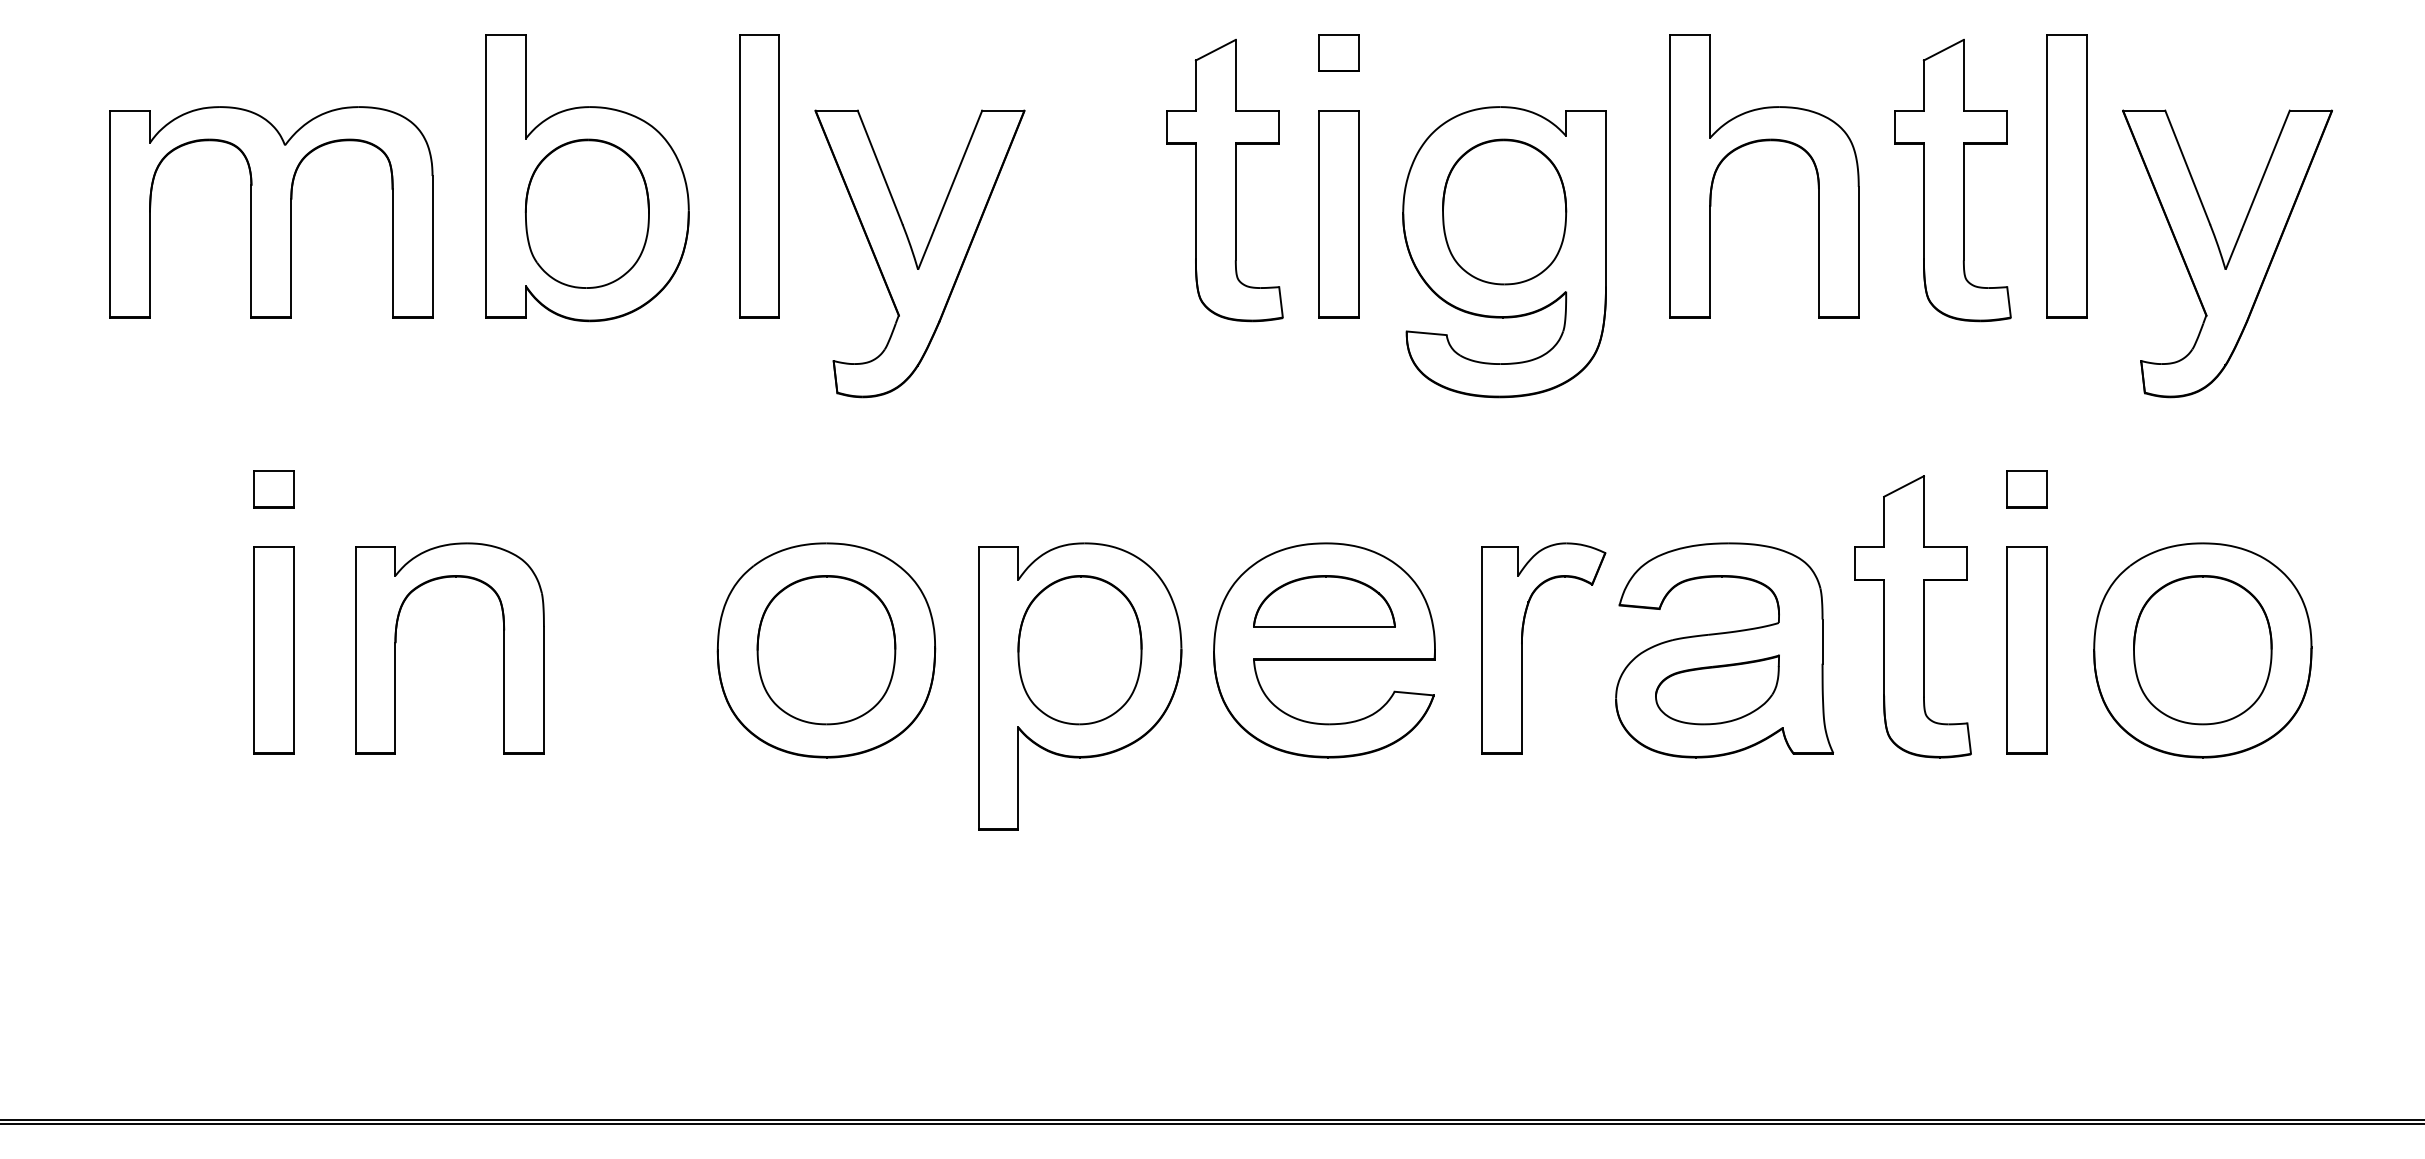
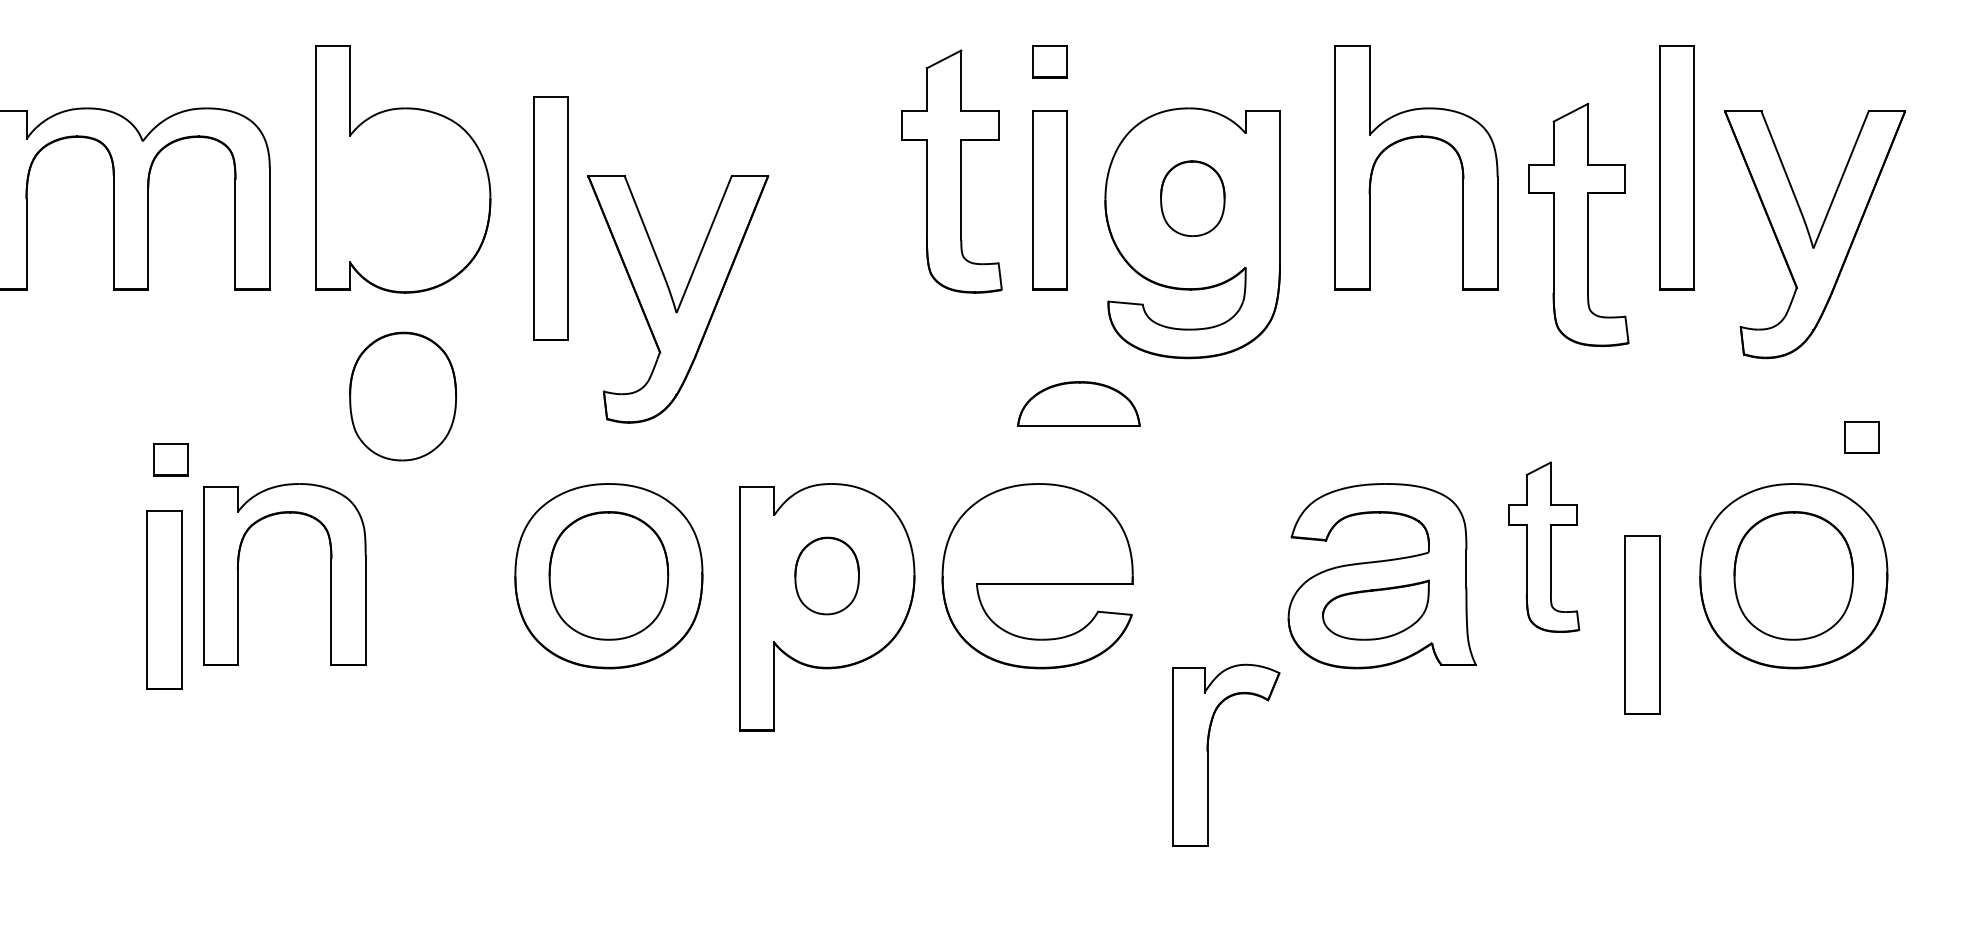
part: (759, 176) -> (551, 218), moved
part: (1952, 180) -> (1578, 224), moved
part: (1504, 211) -> (1192, 198), size x0.6
part: (586, 213) -> (402, 396), moved
part: (919, 253) -> (677, 299), moved
part: (273, 489) -> (170, 460), moved
part: (2026, 489) -> (1861, 437), moved
part: (1324, 601) -> (1078, 404), moved
part: (1912, 616) -> (1543, 546), size x0.7
part: (1522, 648) -> (1208, 755), moved
part: (273, 650) -> (163, 600), moved
part: (1079, 650) -> (826, 576), size x0.6
part: (2026, 650) -> (1642, 625), moved

